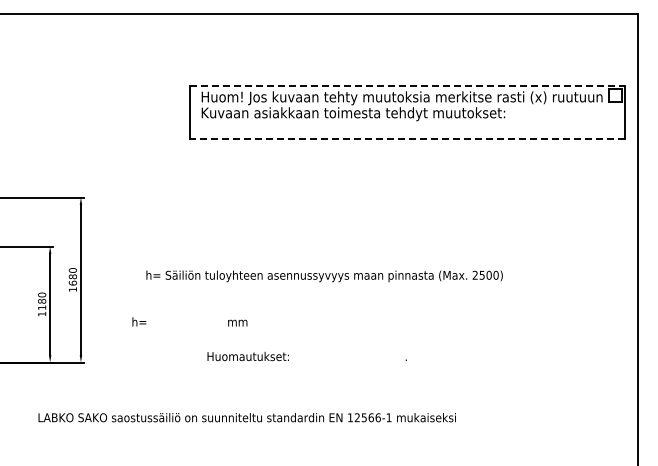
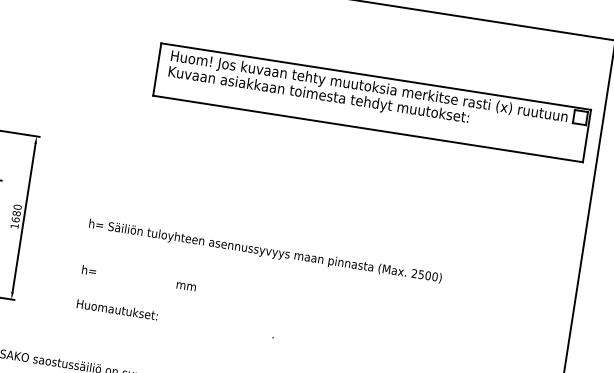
line: (407, 86) -> (376, 76), dashed -> solid
line: (406, 139) -> (367, 128), dashed -> solid
text: (189, 321) -> (138, 277), moved
text: (306, 356) -> (174, 318), moved

